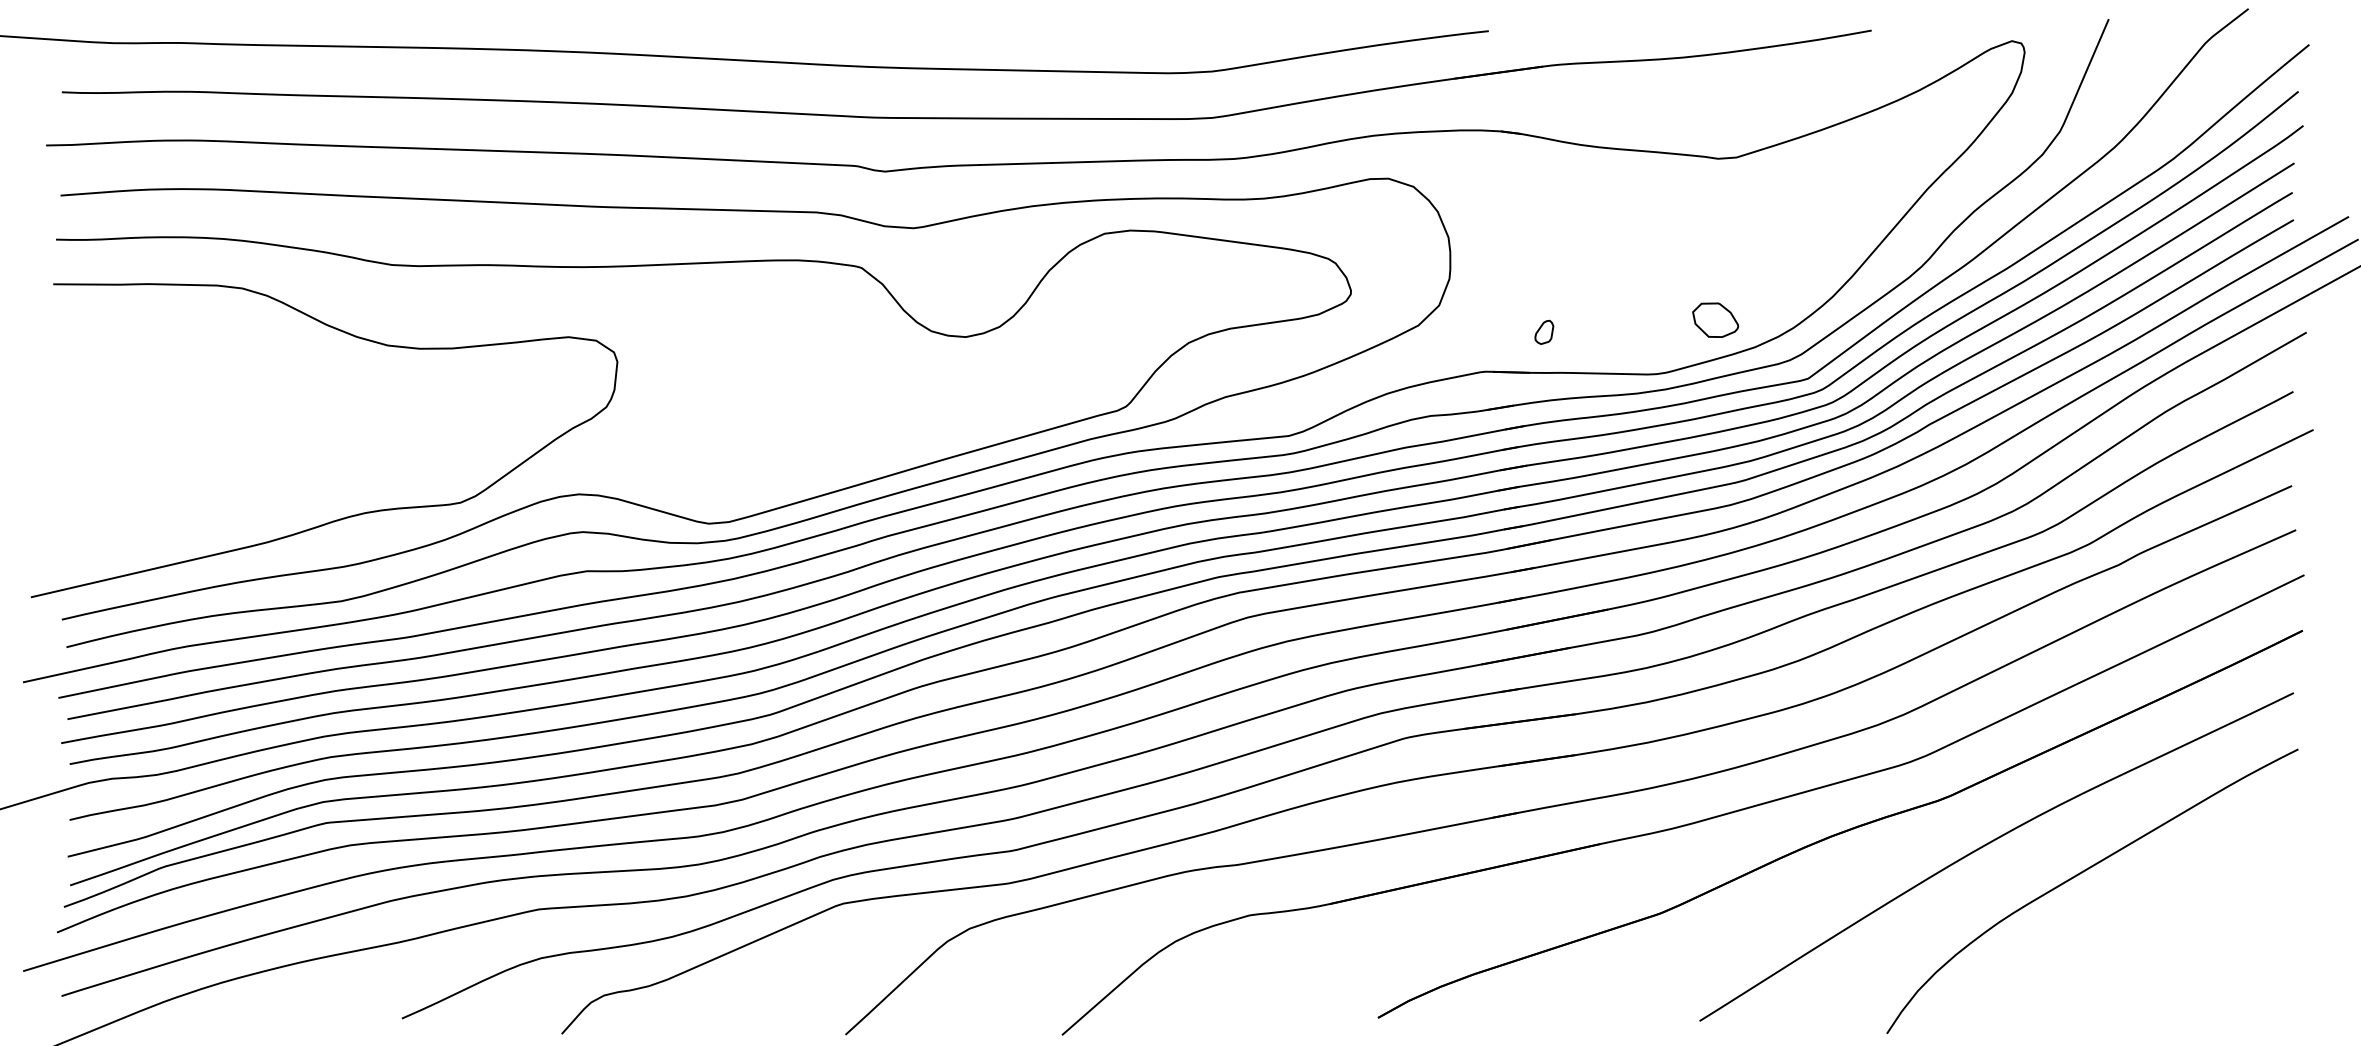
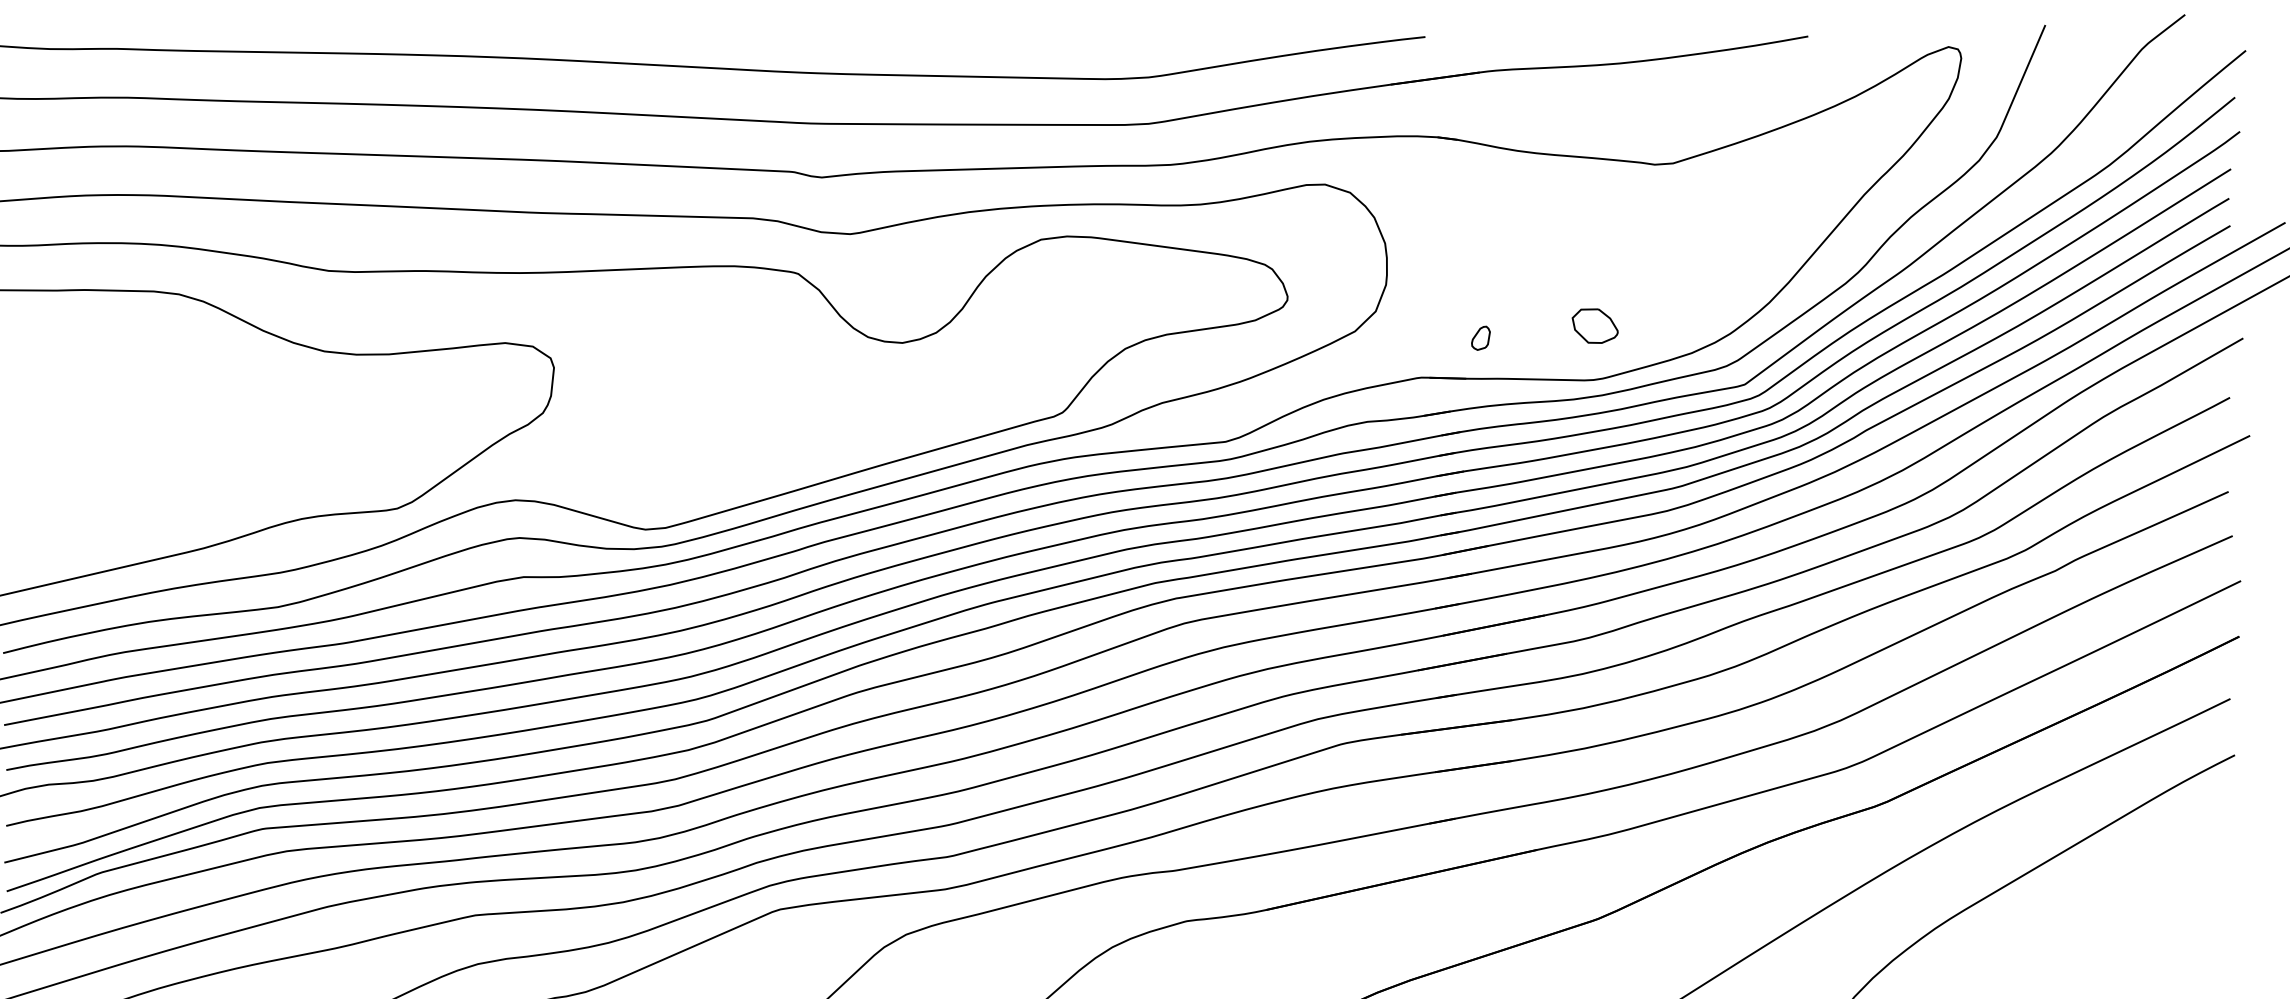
part: (1715, 319) -> (1595, 325), moved

